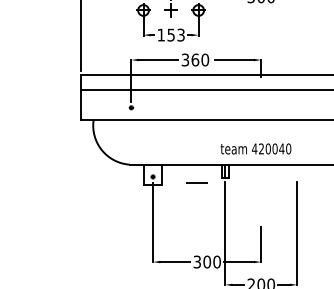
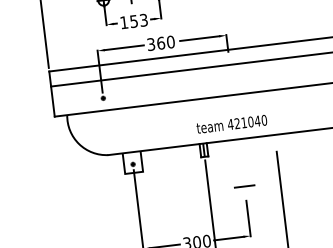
text: (267, 148) -> (243, 122), 420040 -> 421040
line: (196, 182) -> (243, 185), moved

